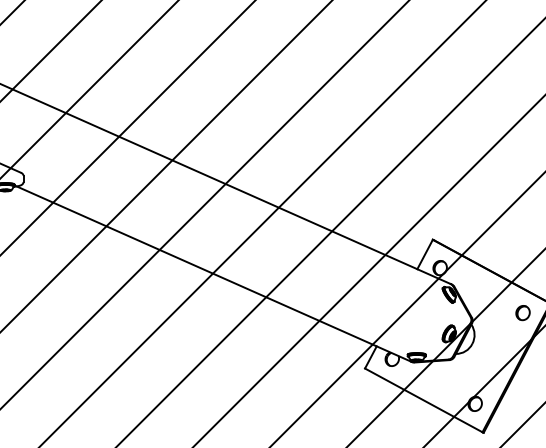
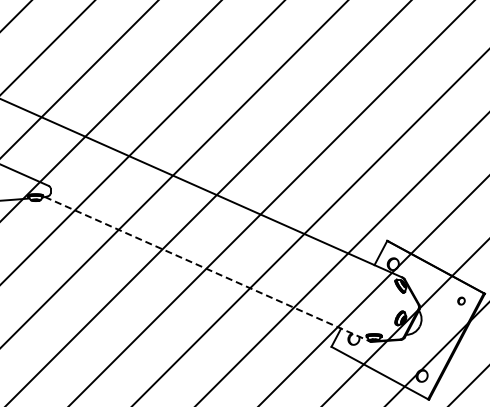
line: (214, 274) -> (207, 269), solid -> dashed
part: (523, 312) -> (461, 300), size x0.6

